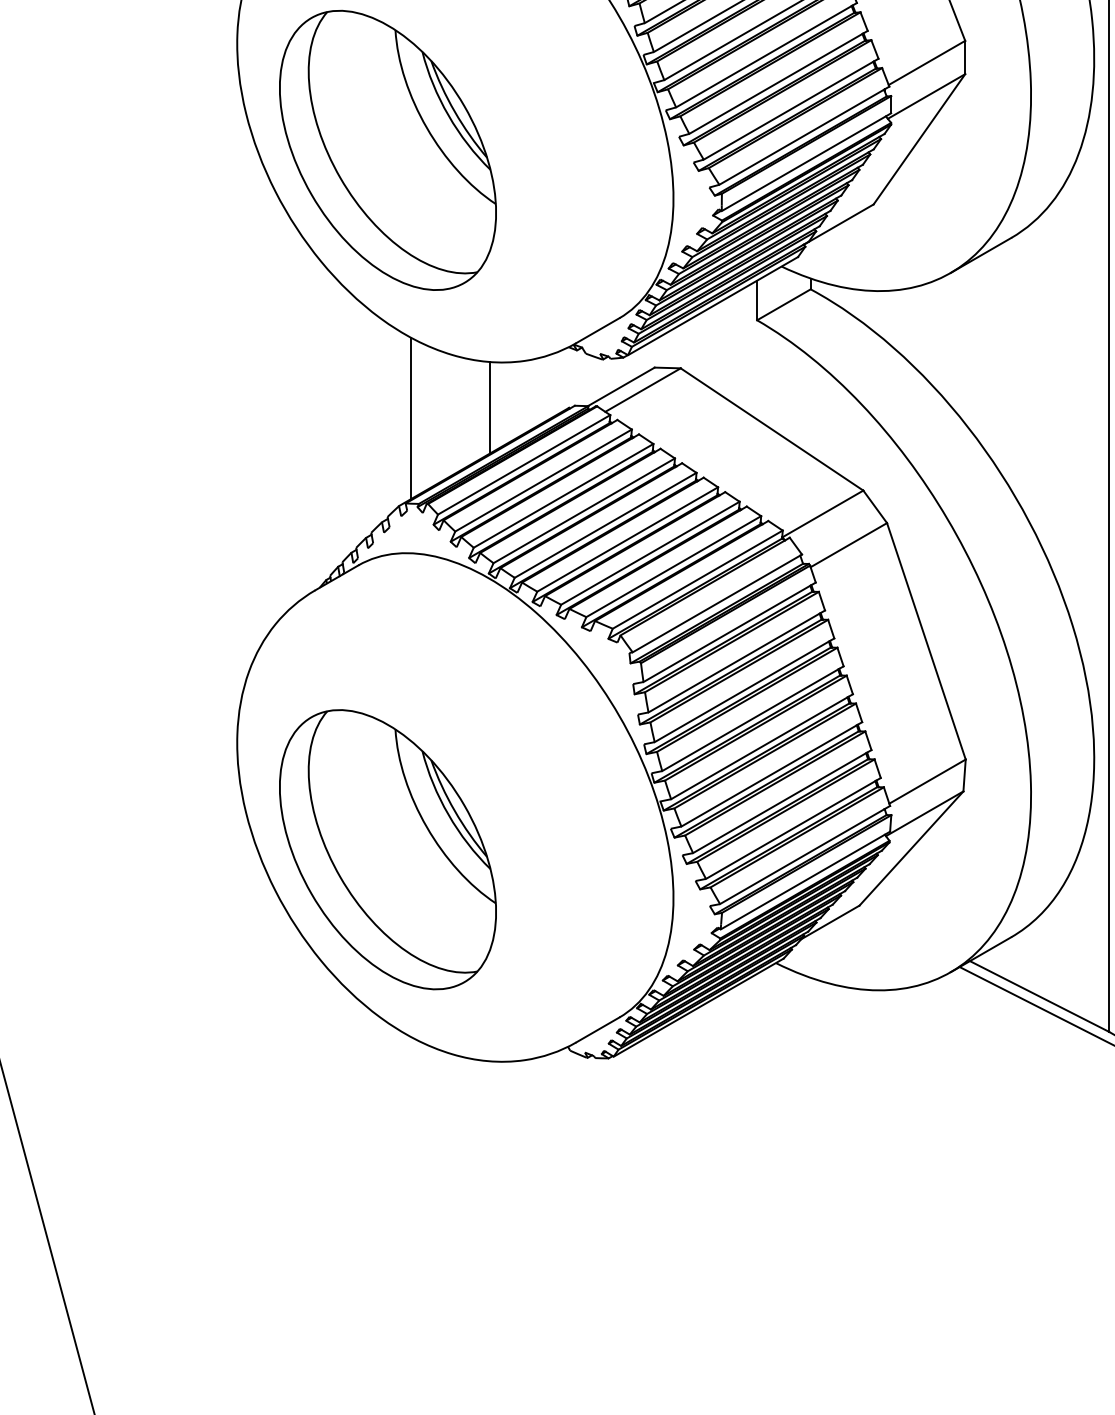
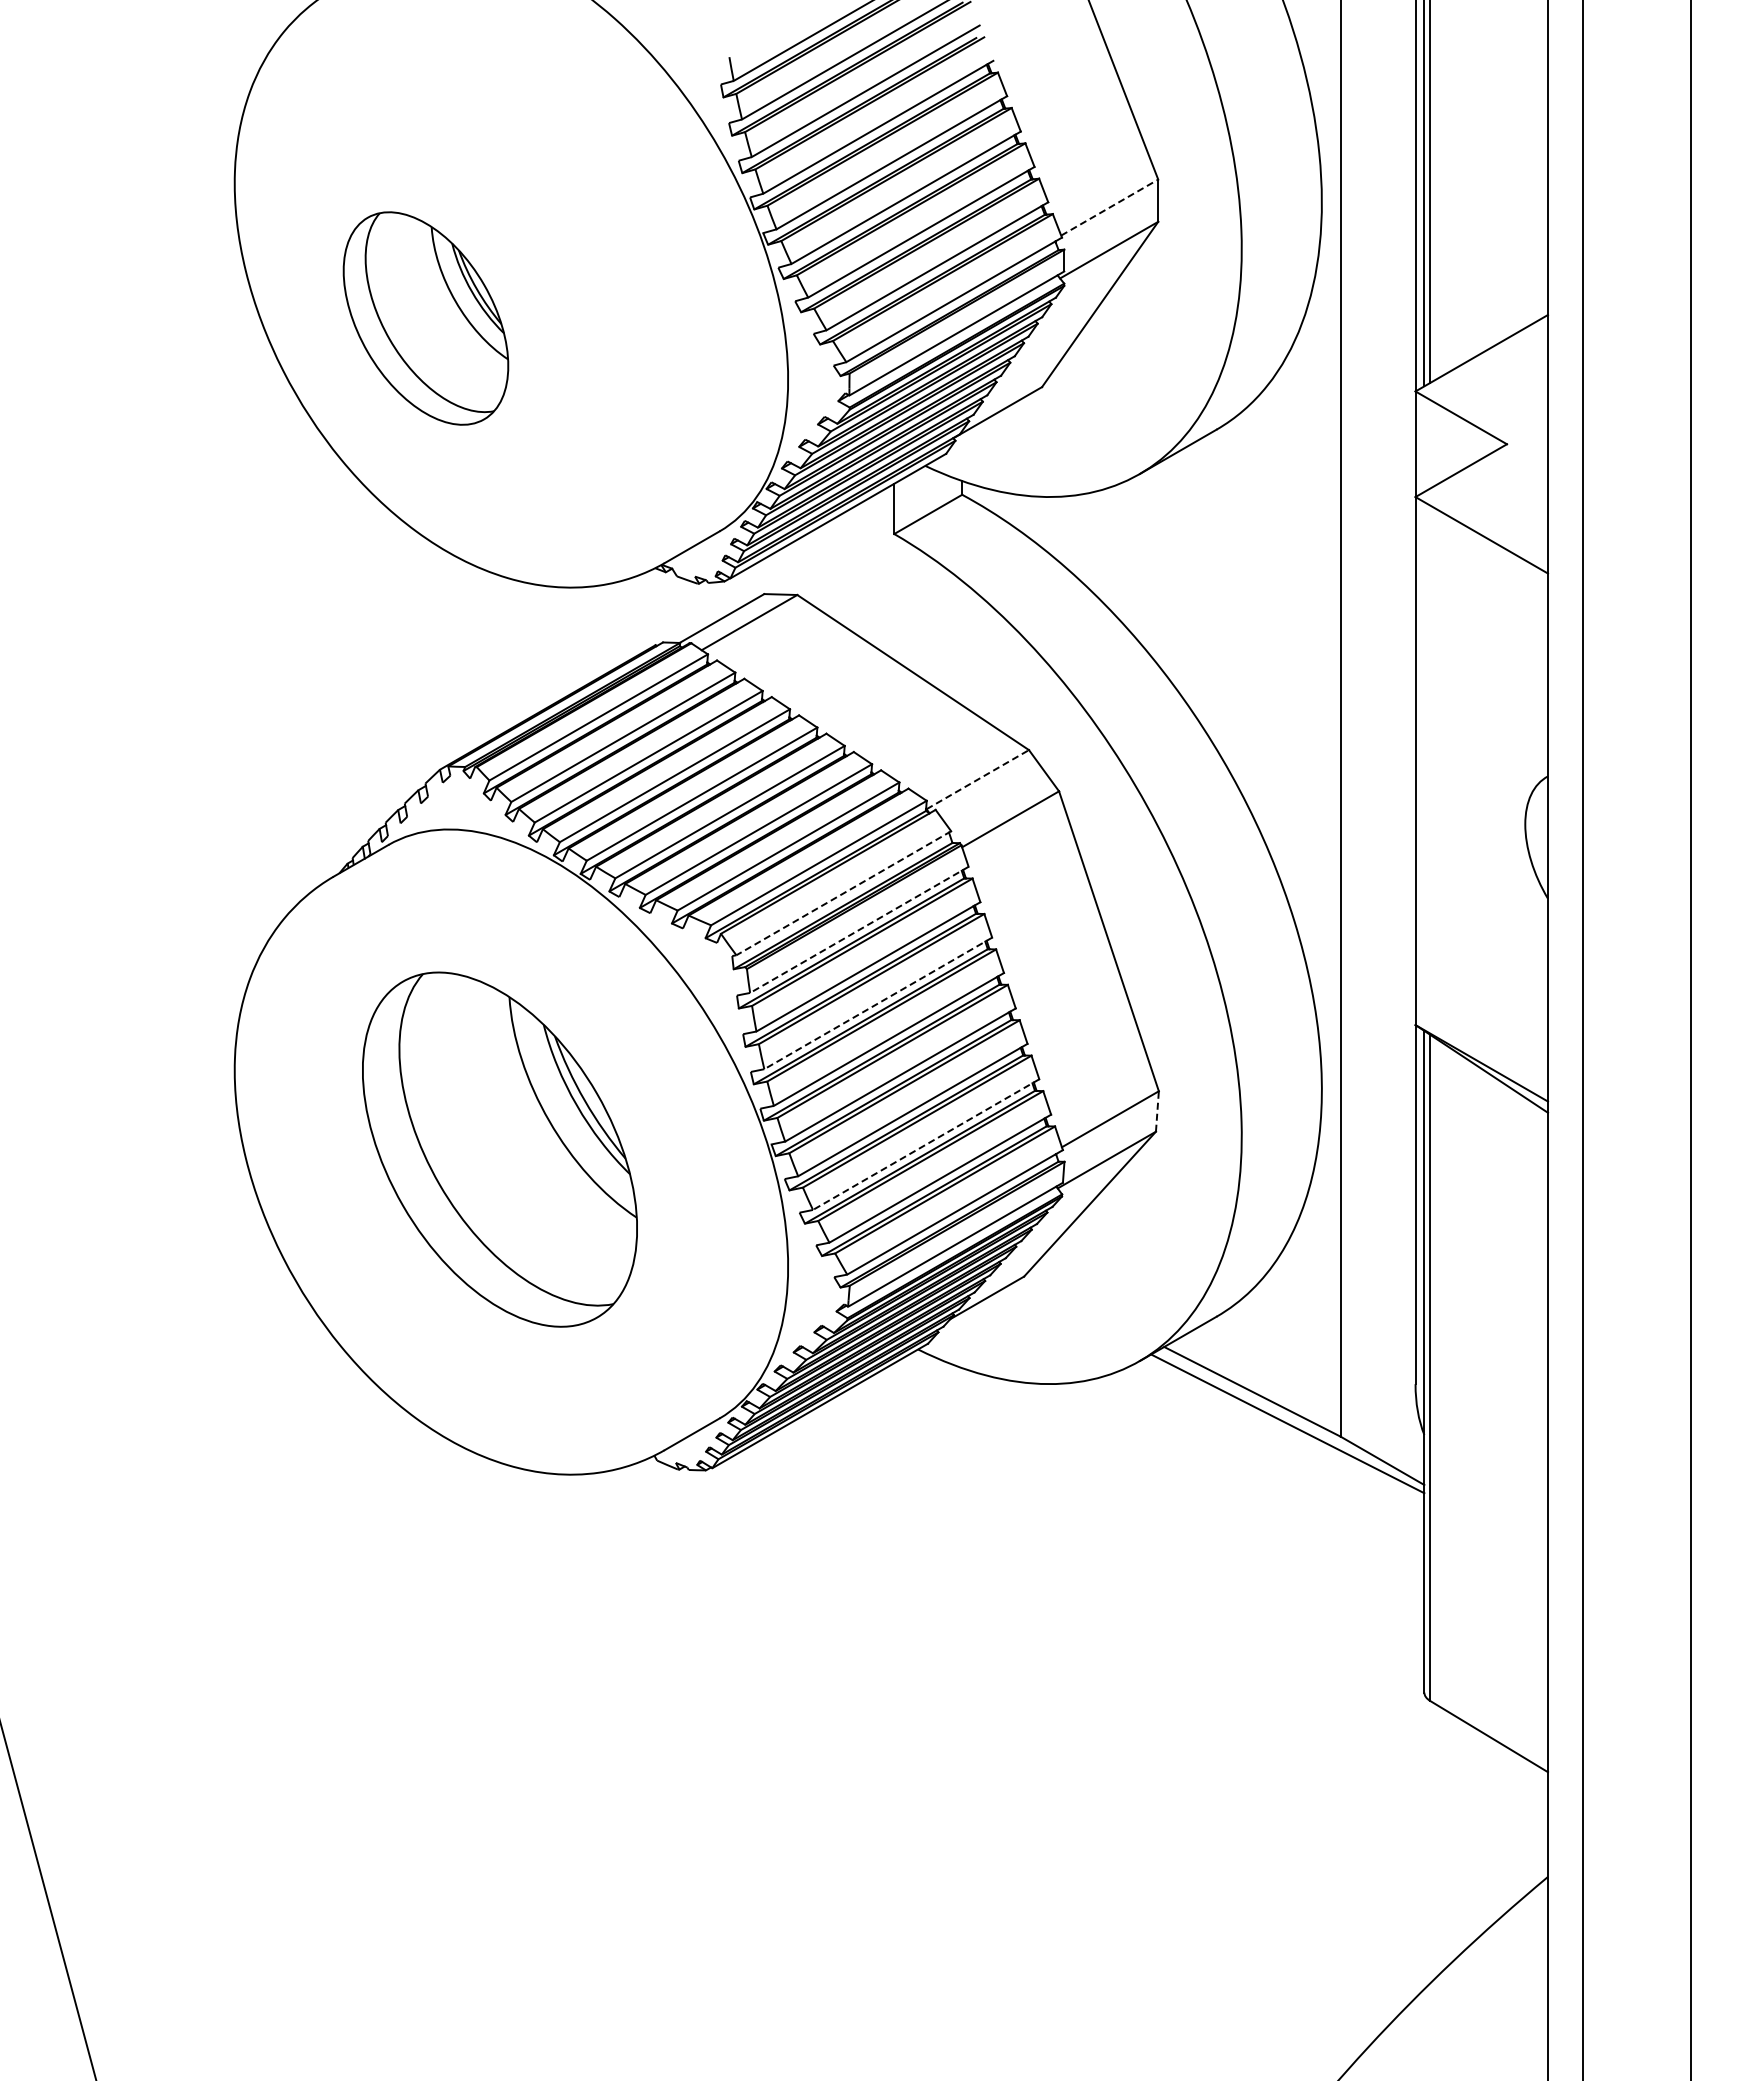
line: (927, 62) -> (1110, 207), solid -> dashed
part: (387, 150) -> (425, 318), size x0.6
line: (490, 407) -> (555, 644), removed
line: (411, 418) -> (455, 658), removed
line: (823, 513) -> (978, 779), solid -> dashed
line: (717, 603) -> (843, 893), solid -> dashed
line: (728, 632) -> (858, 930), solid -> dashed
line: (744, 690) -> (878, 1003), solid -> dashed
line: (964, 774) -> (1157, 1110), solid -> dashed
line: (782, 801) -> (926, 1144), solid -> dashed
part: (387, 849) -> (499, 1149), moved

